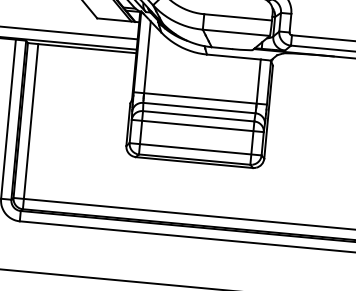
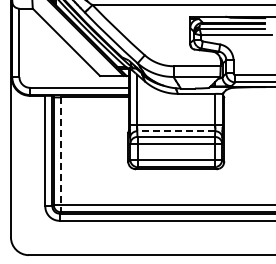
line: (199, 108) -> (176, 131), solid -> dashed
line: (31, 127) -> (61, 155), solid -> dashed

